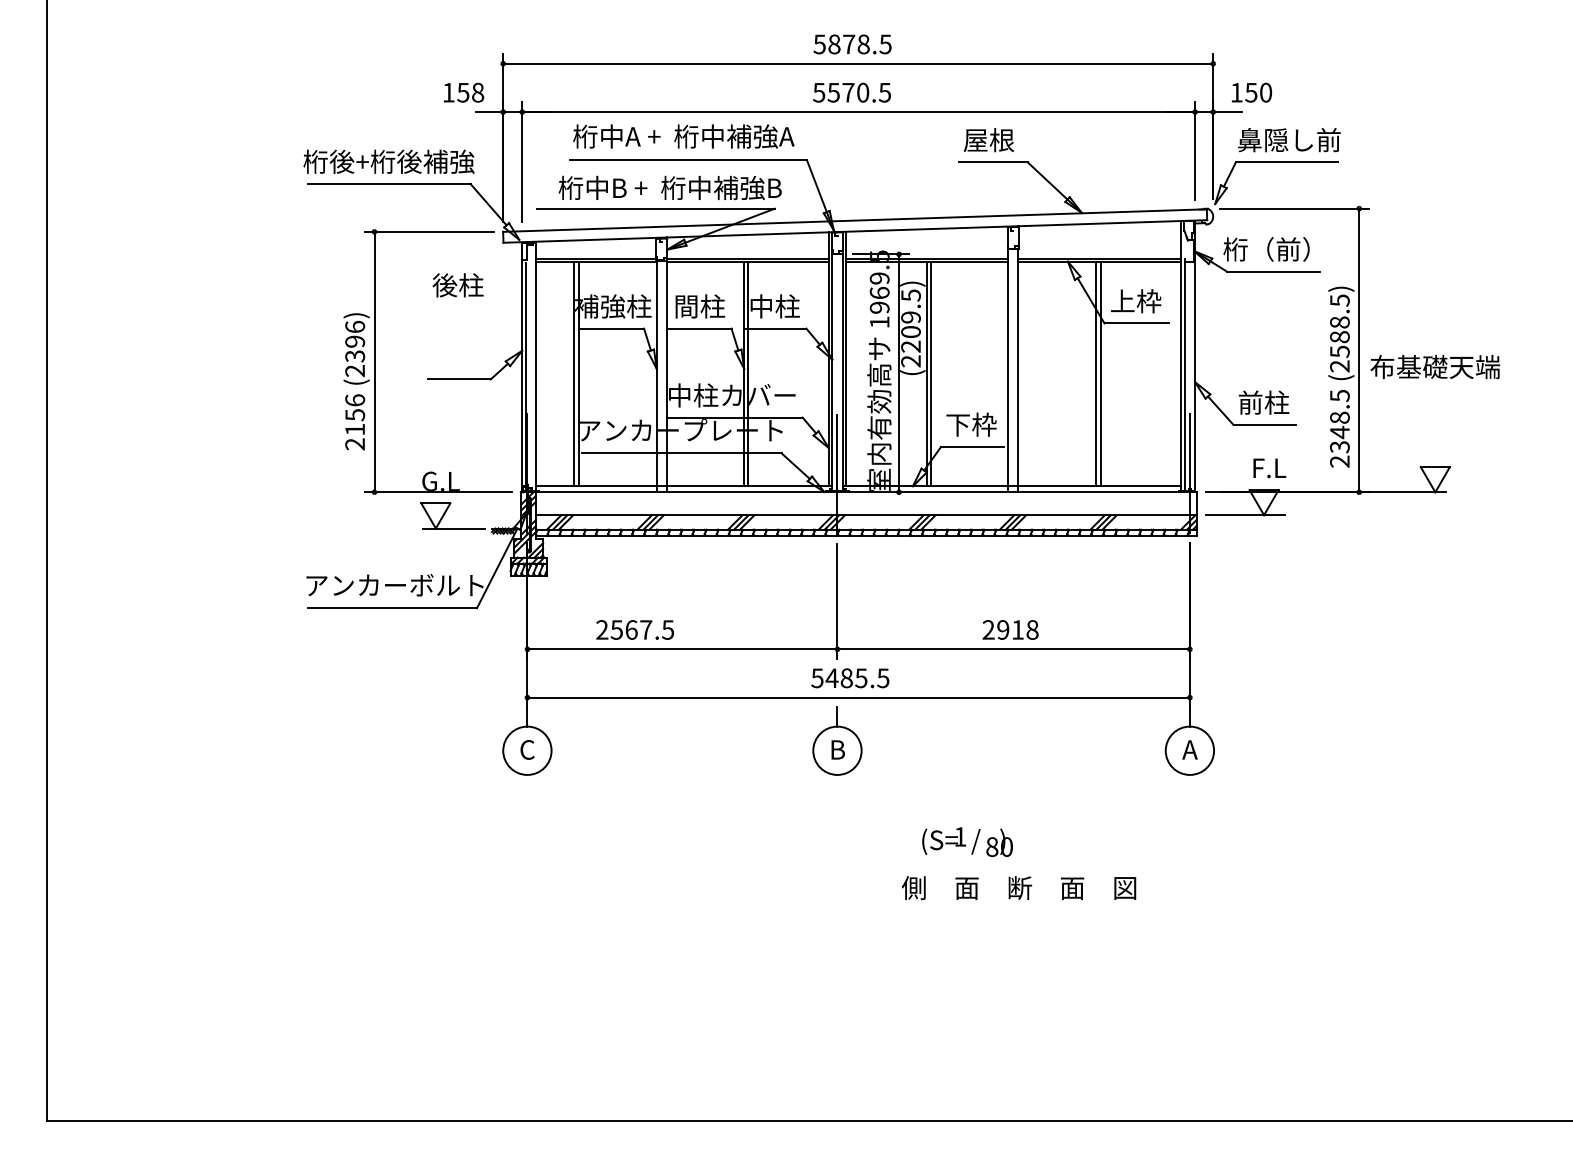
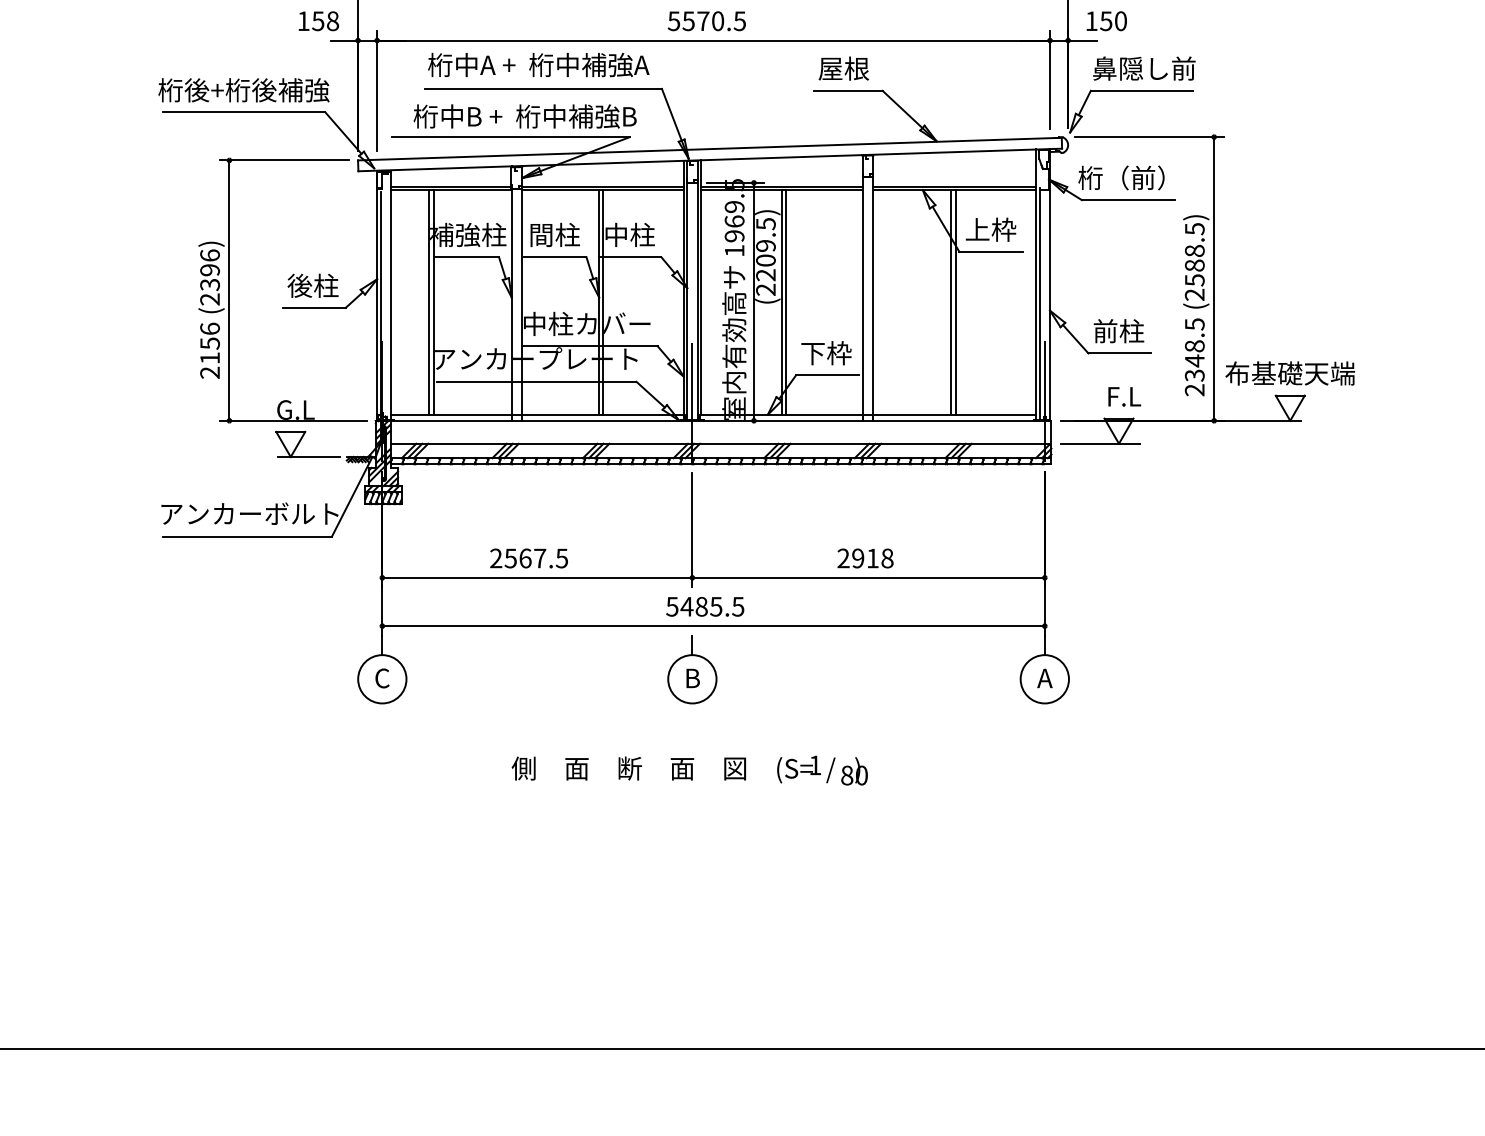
text: (457, 285) -> (312, 286), moved
text: (1435, 366) -> (1290, 373), moved
text: (635, 629) -> (529, 558), moved
text: (1018, 887) -> (628, 768), moved

